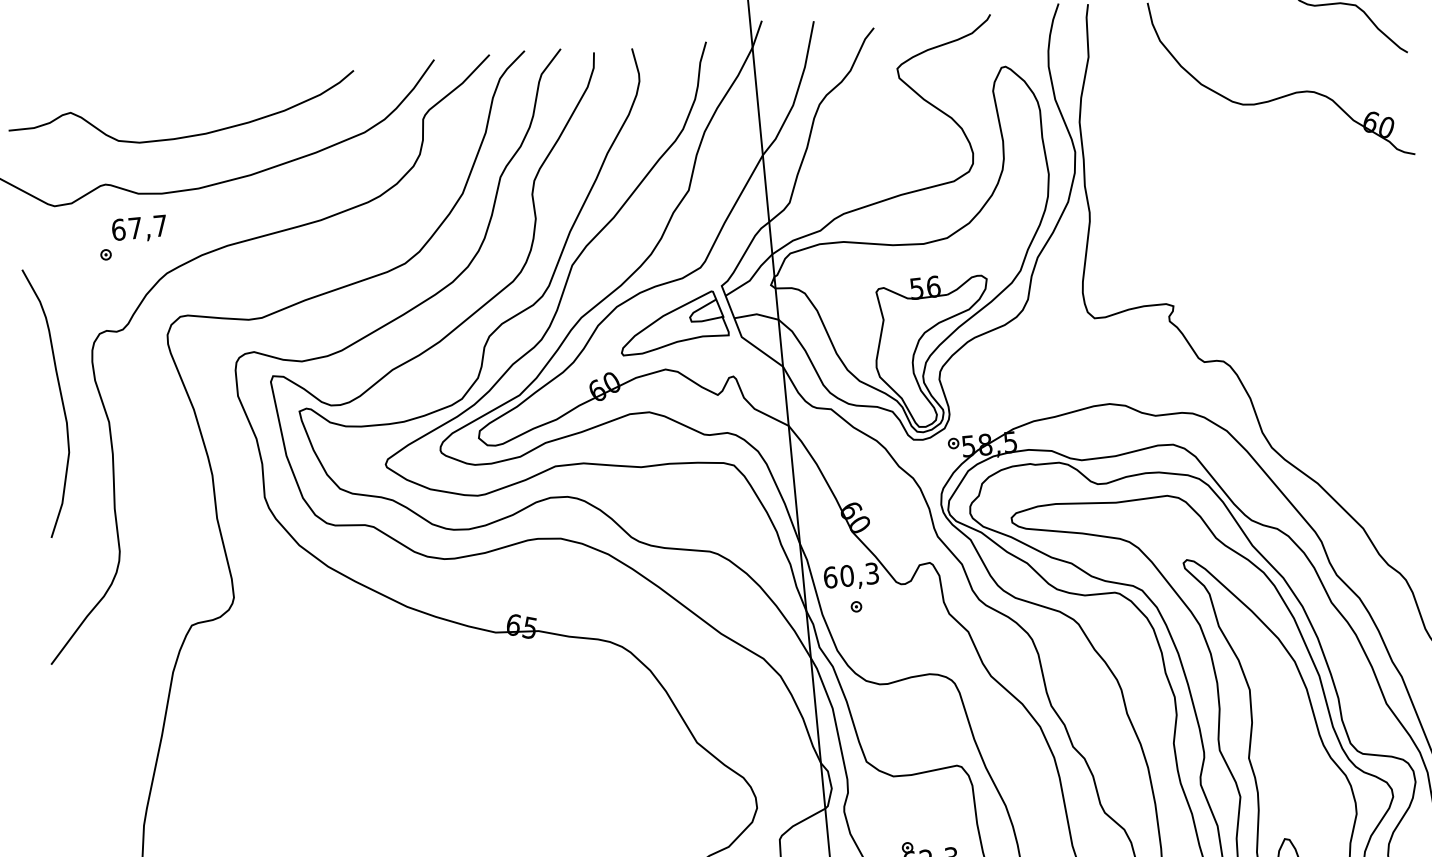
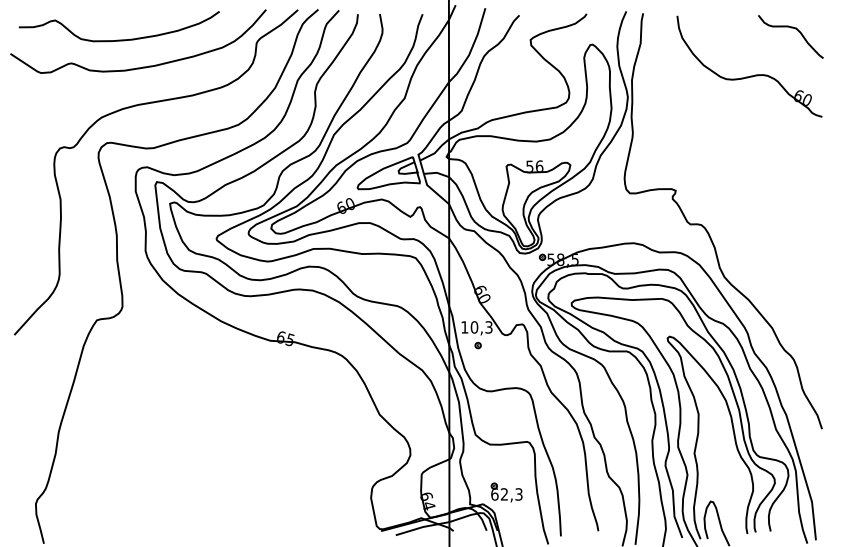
part: (133, 238) -> (84, 95), removed
curve: (59, 397) -> (33, 182), removed
text: (829, 577) -> (464, 327), 60,3 -> 10,3

